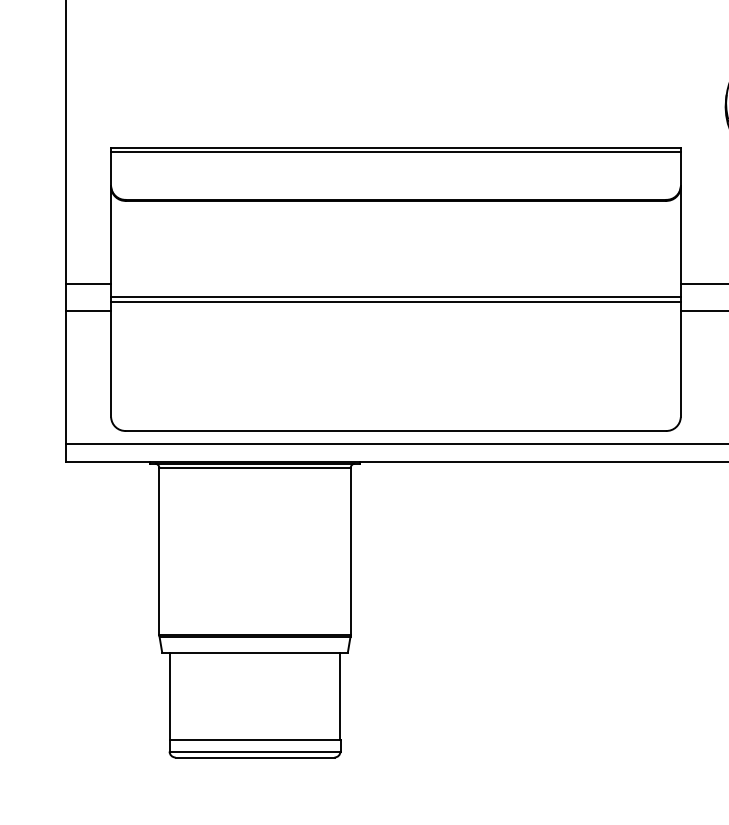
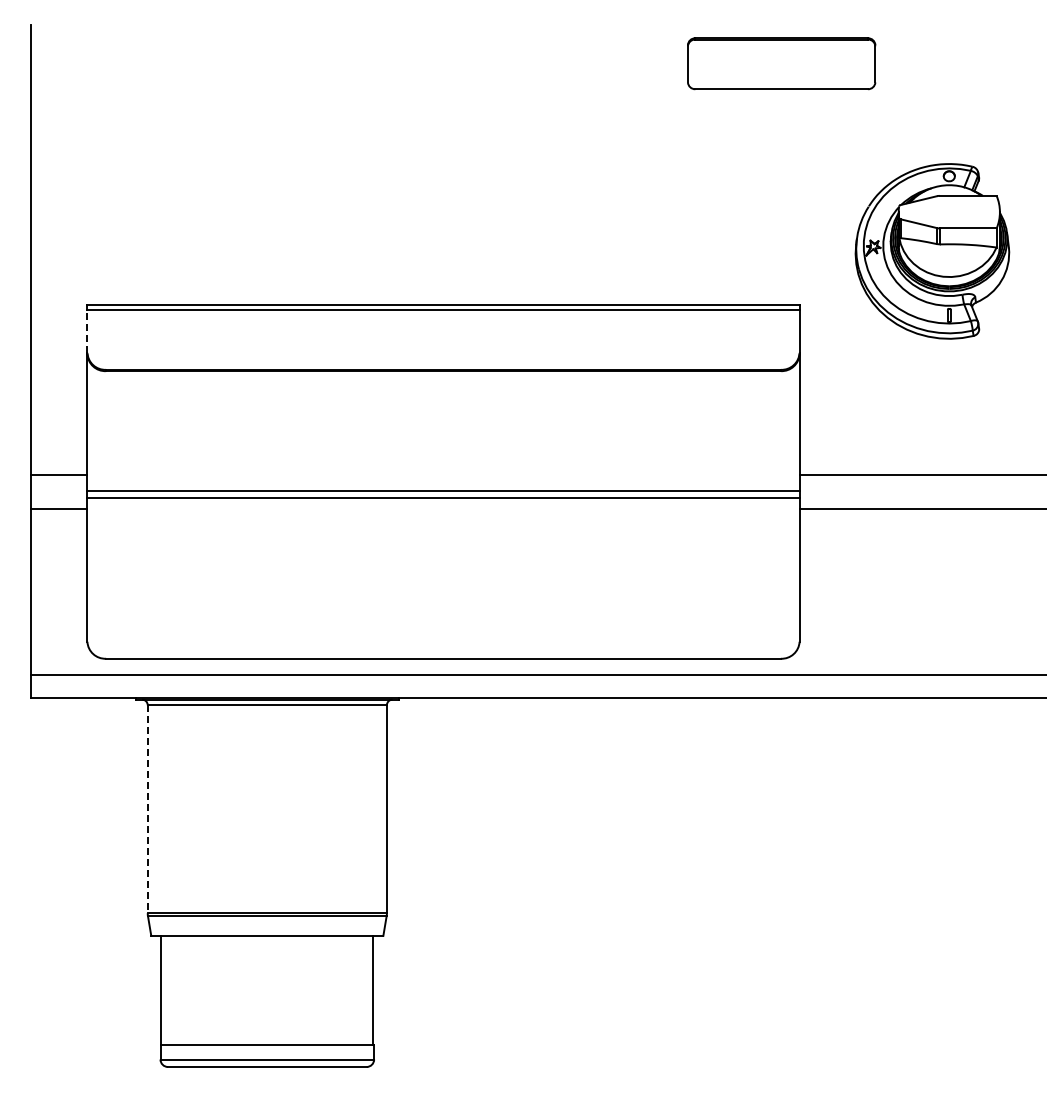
line: (111, 169) -> (87, 331), solid -> dashed
line: (159, 551) -> (147, 809), solid -> dashed

